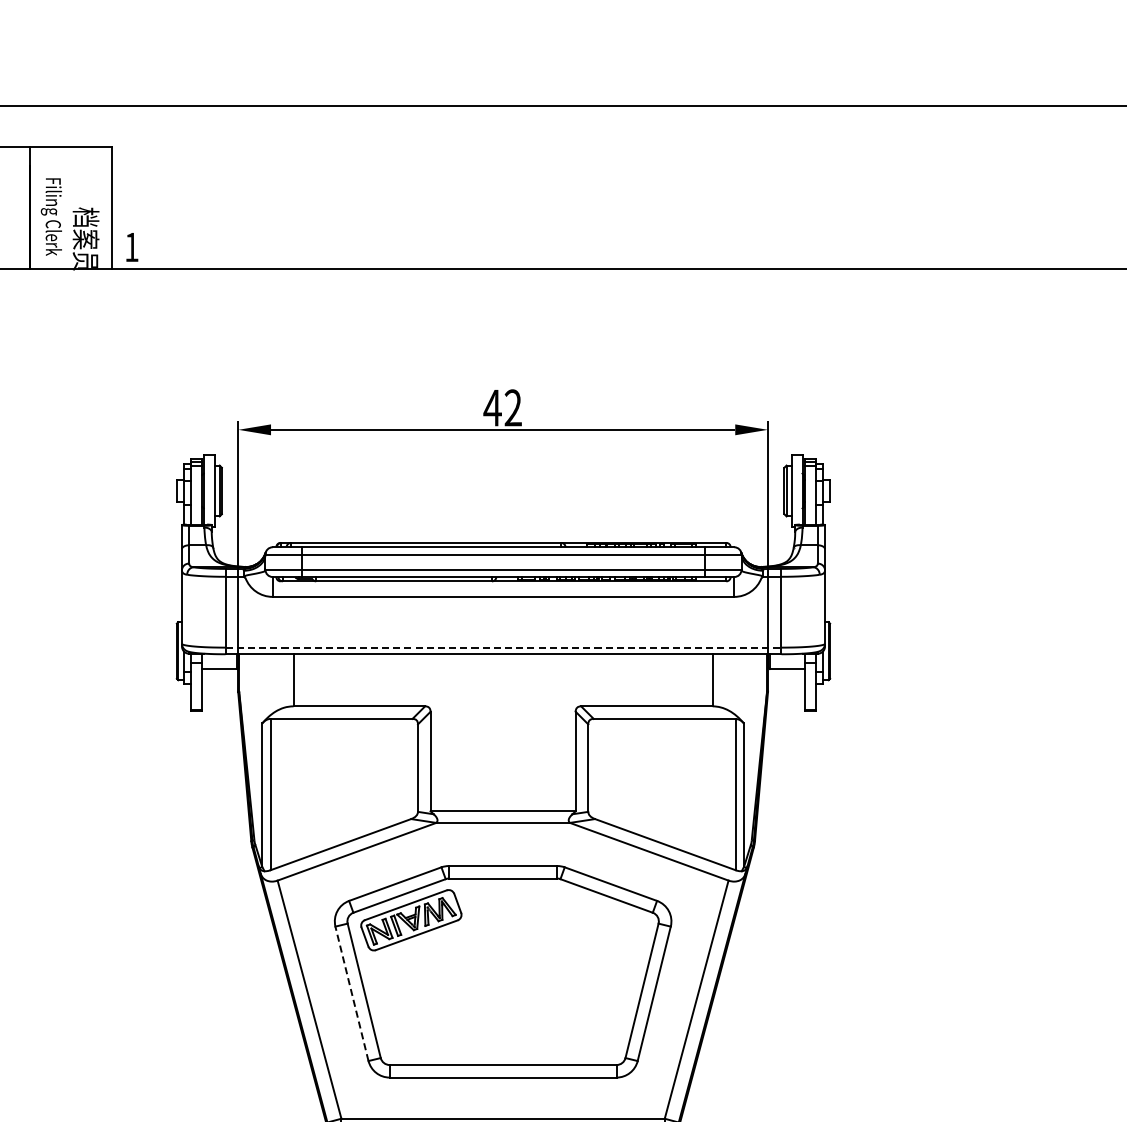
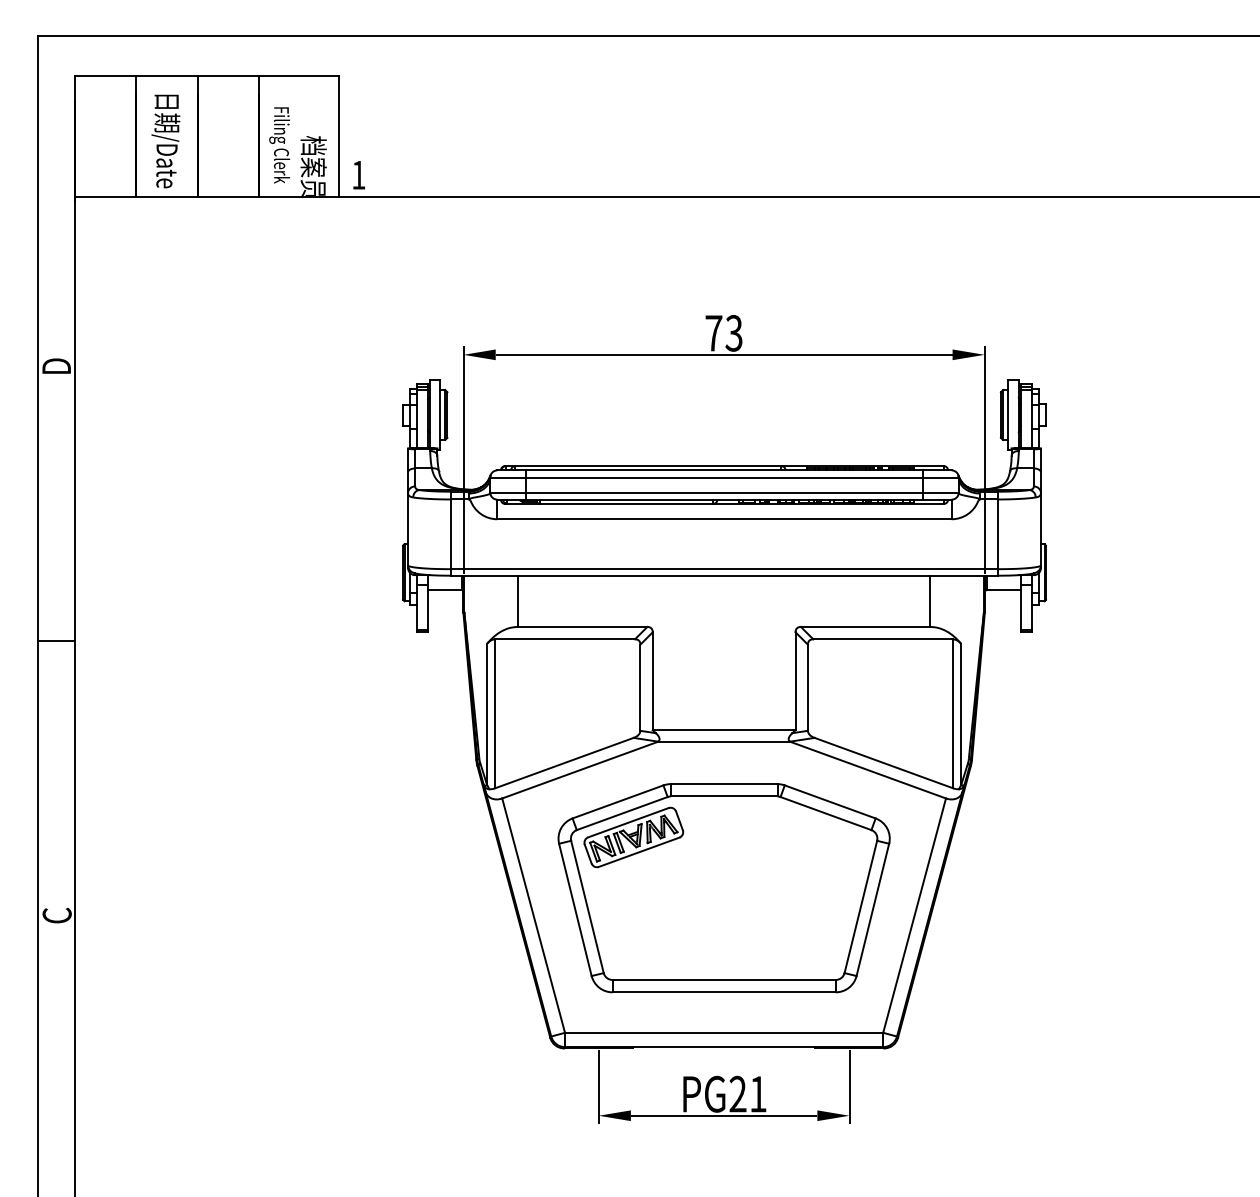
text: (502, 408) -> (723, 333), 42 -> 73
line: (503, 647) -> (724, 569), dashed -> solid
line: (352, 993) -> (575, 909), dashed -> solid

